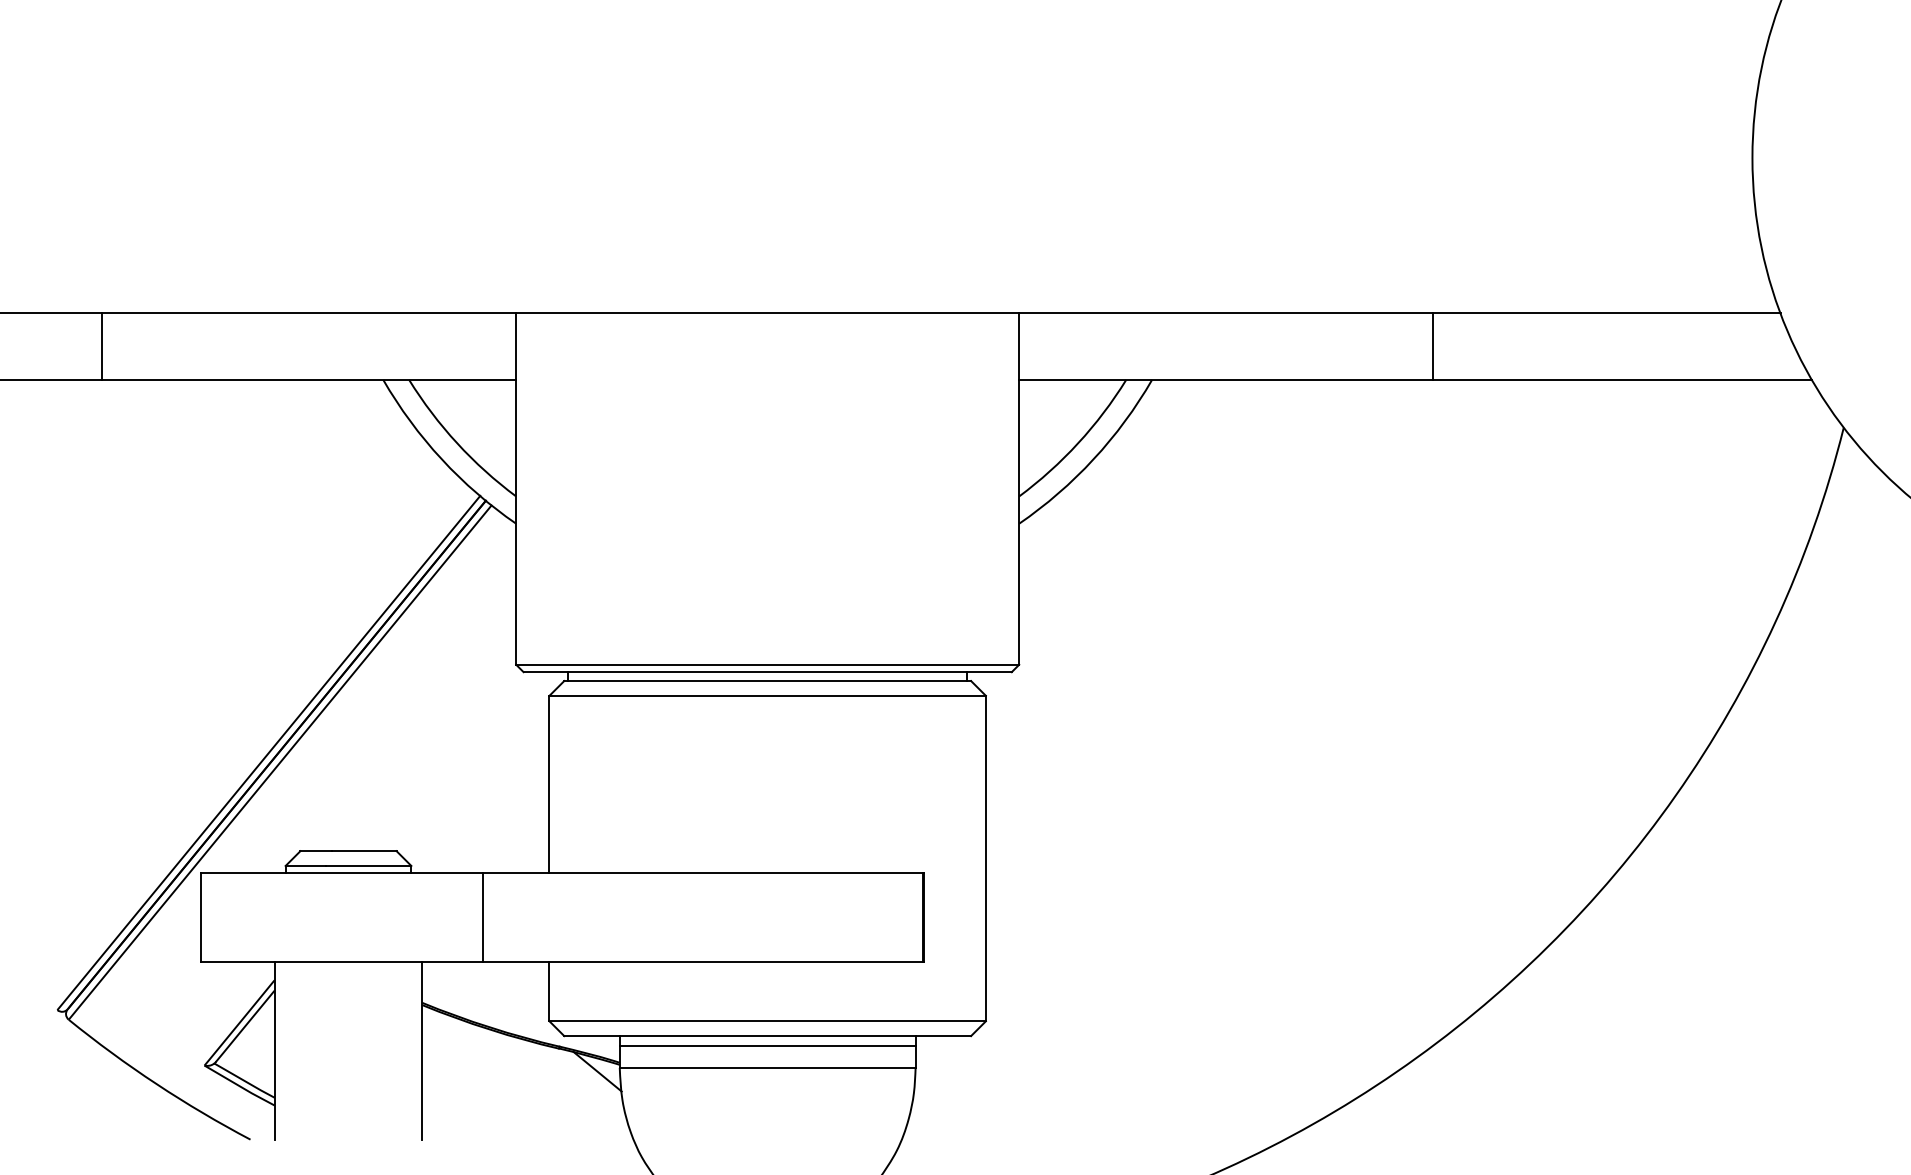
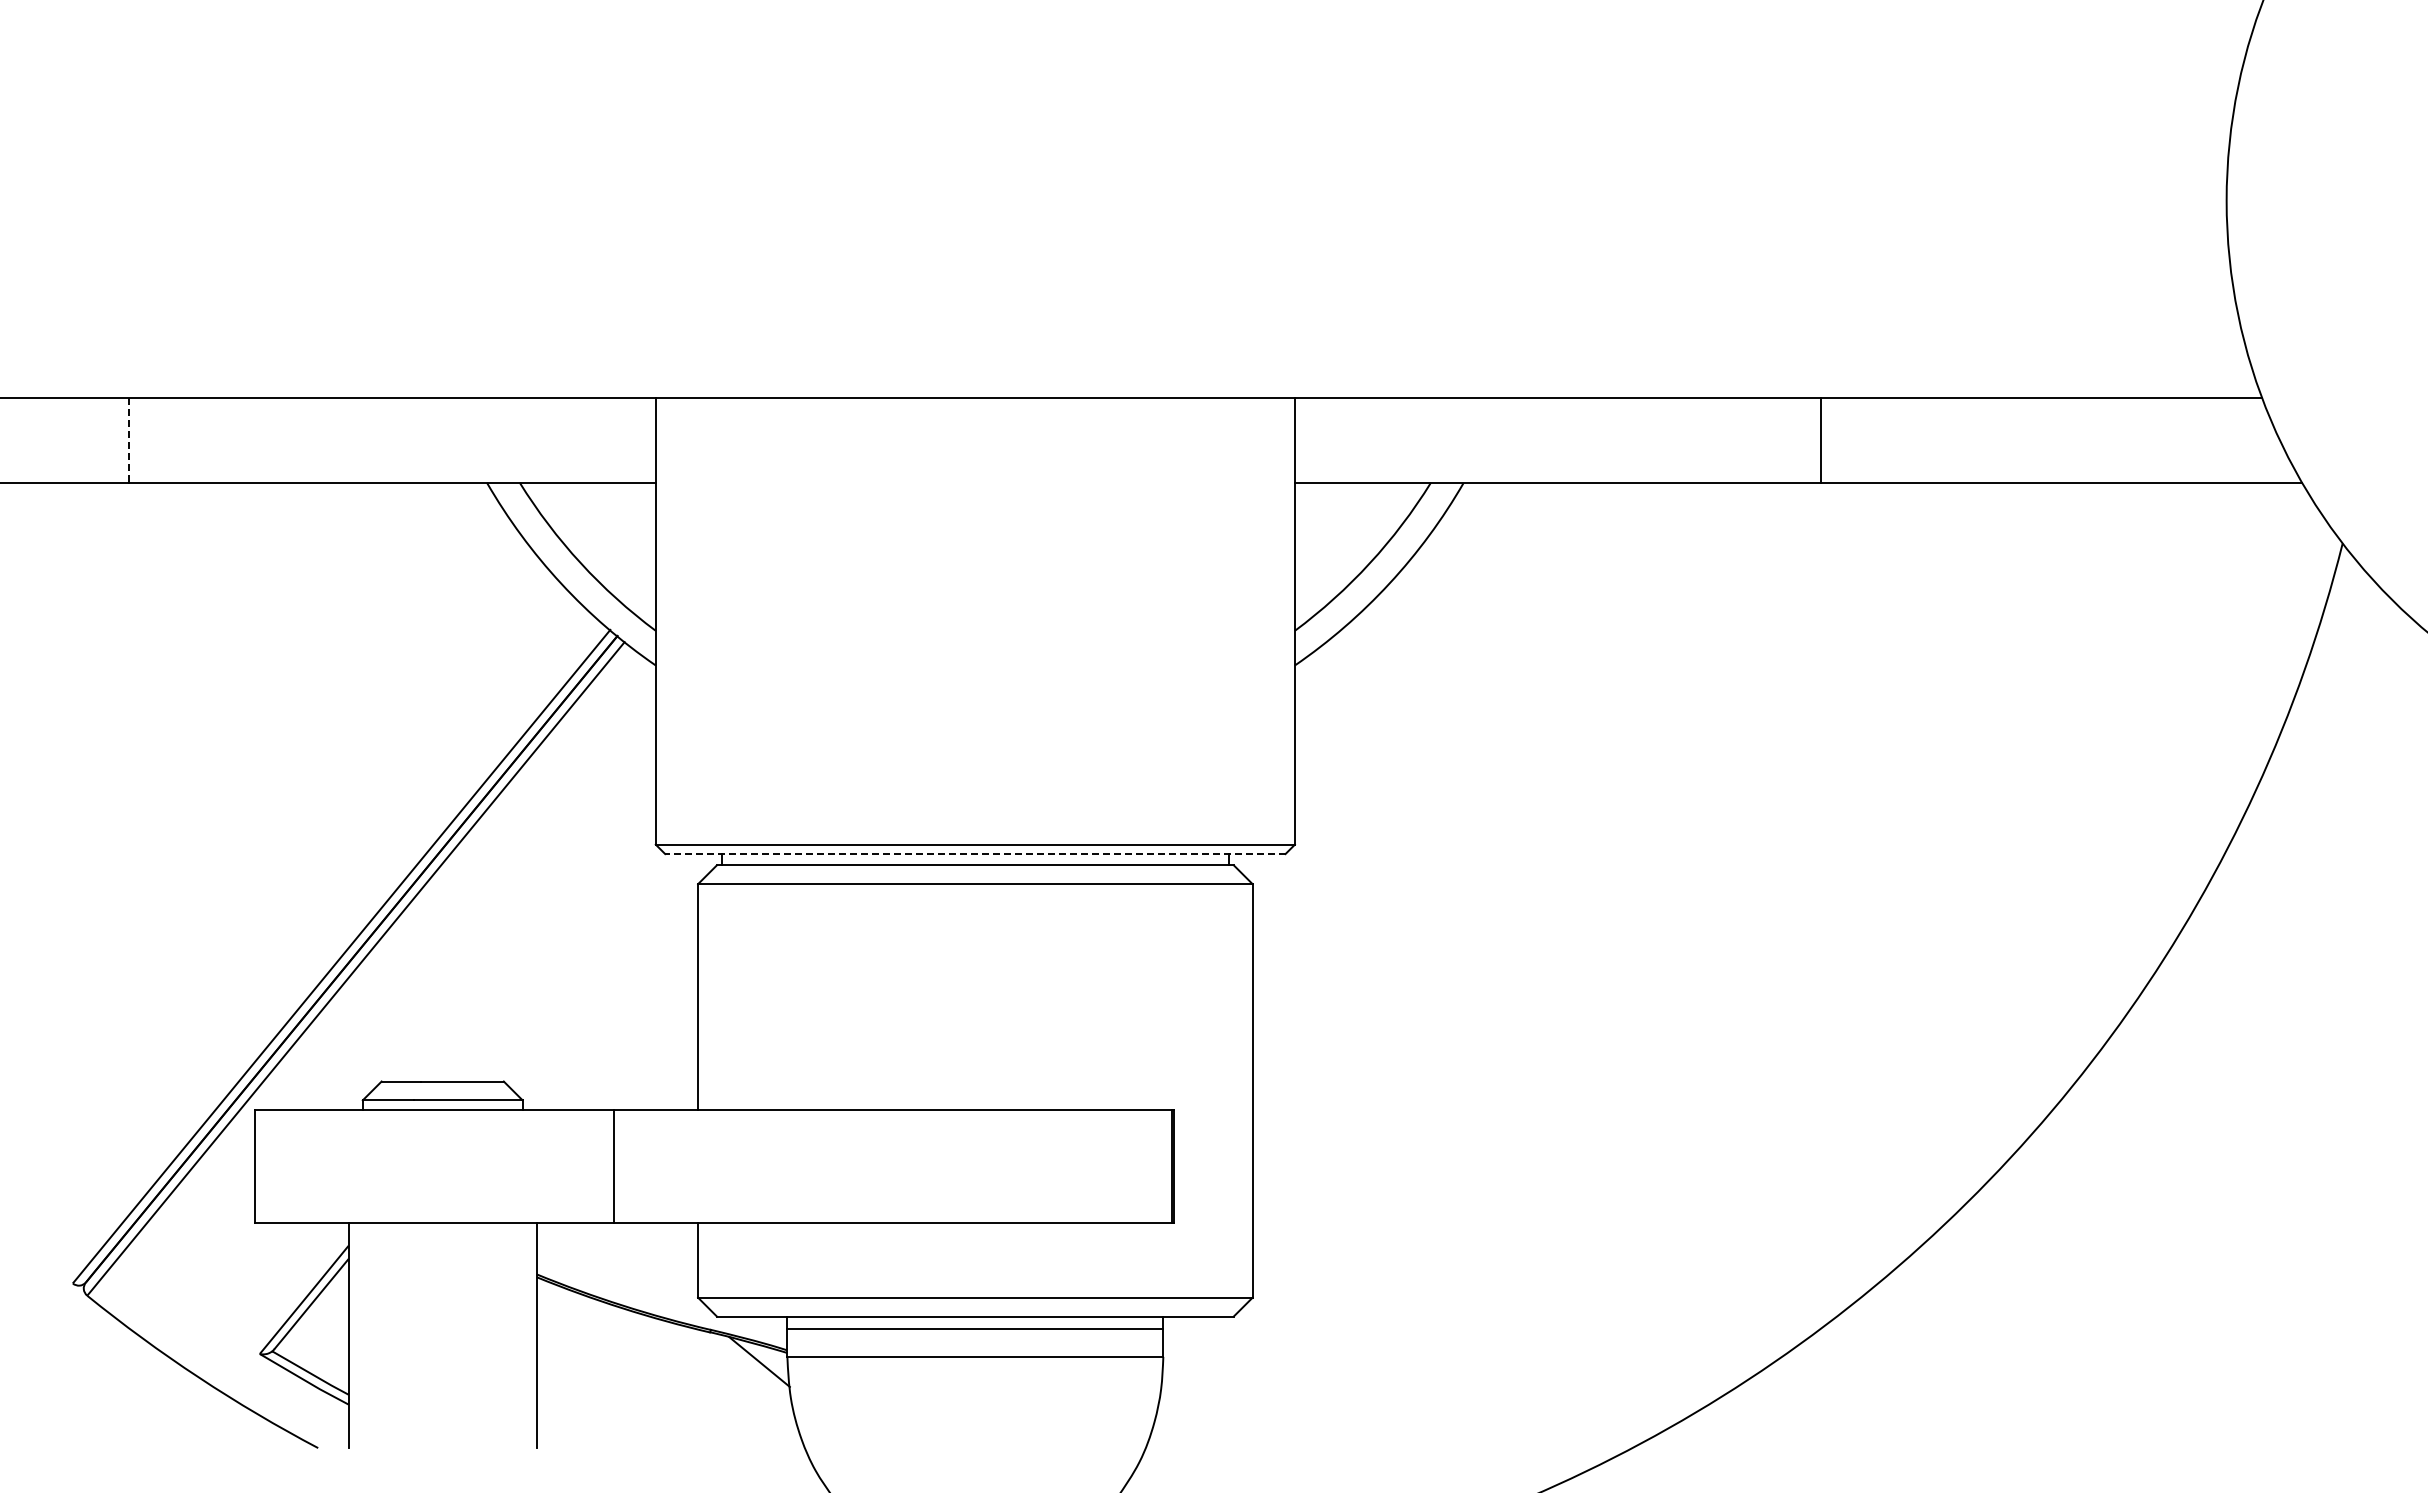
line: (101, 347) -> (129, 441), solid -> dashed
line: (767, 672) -> (974, 854), solid -> dashed

